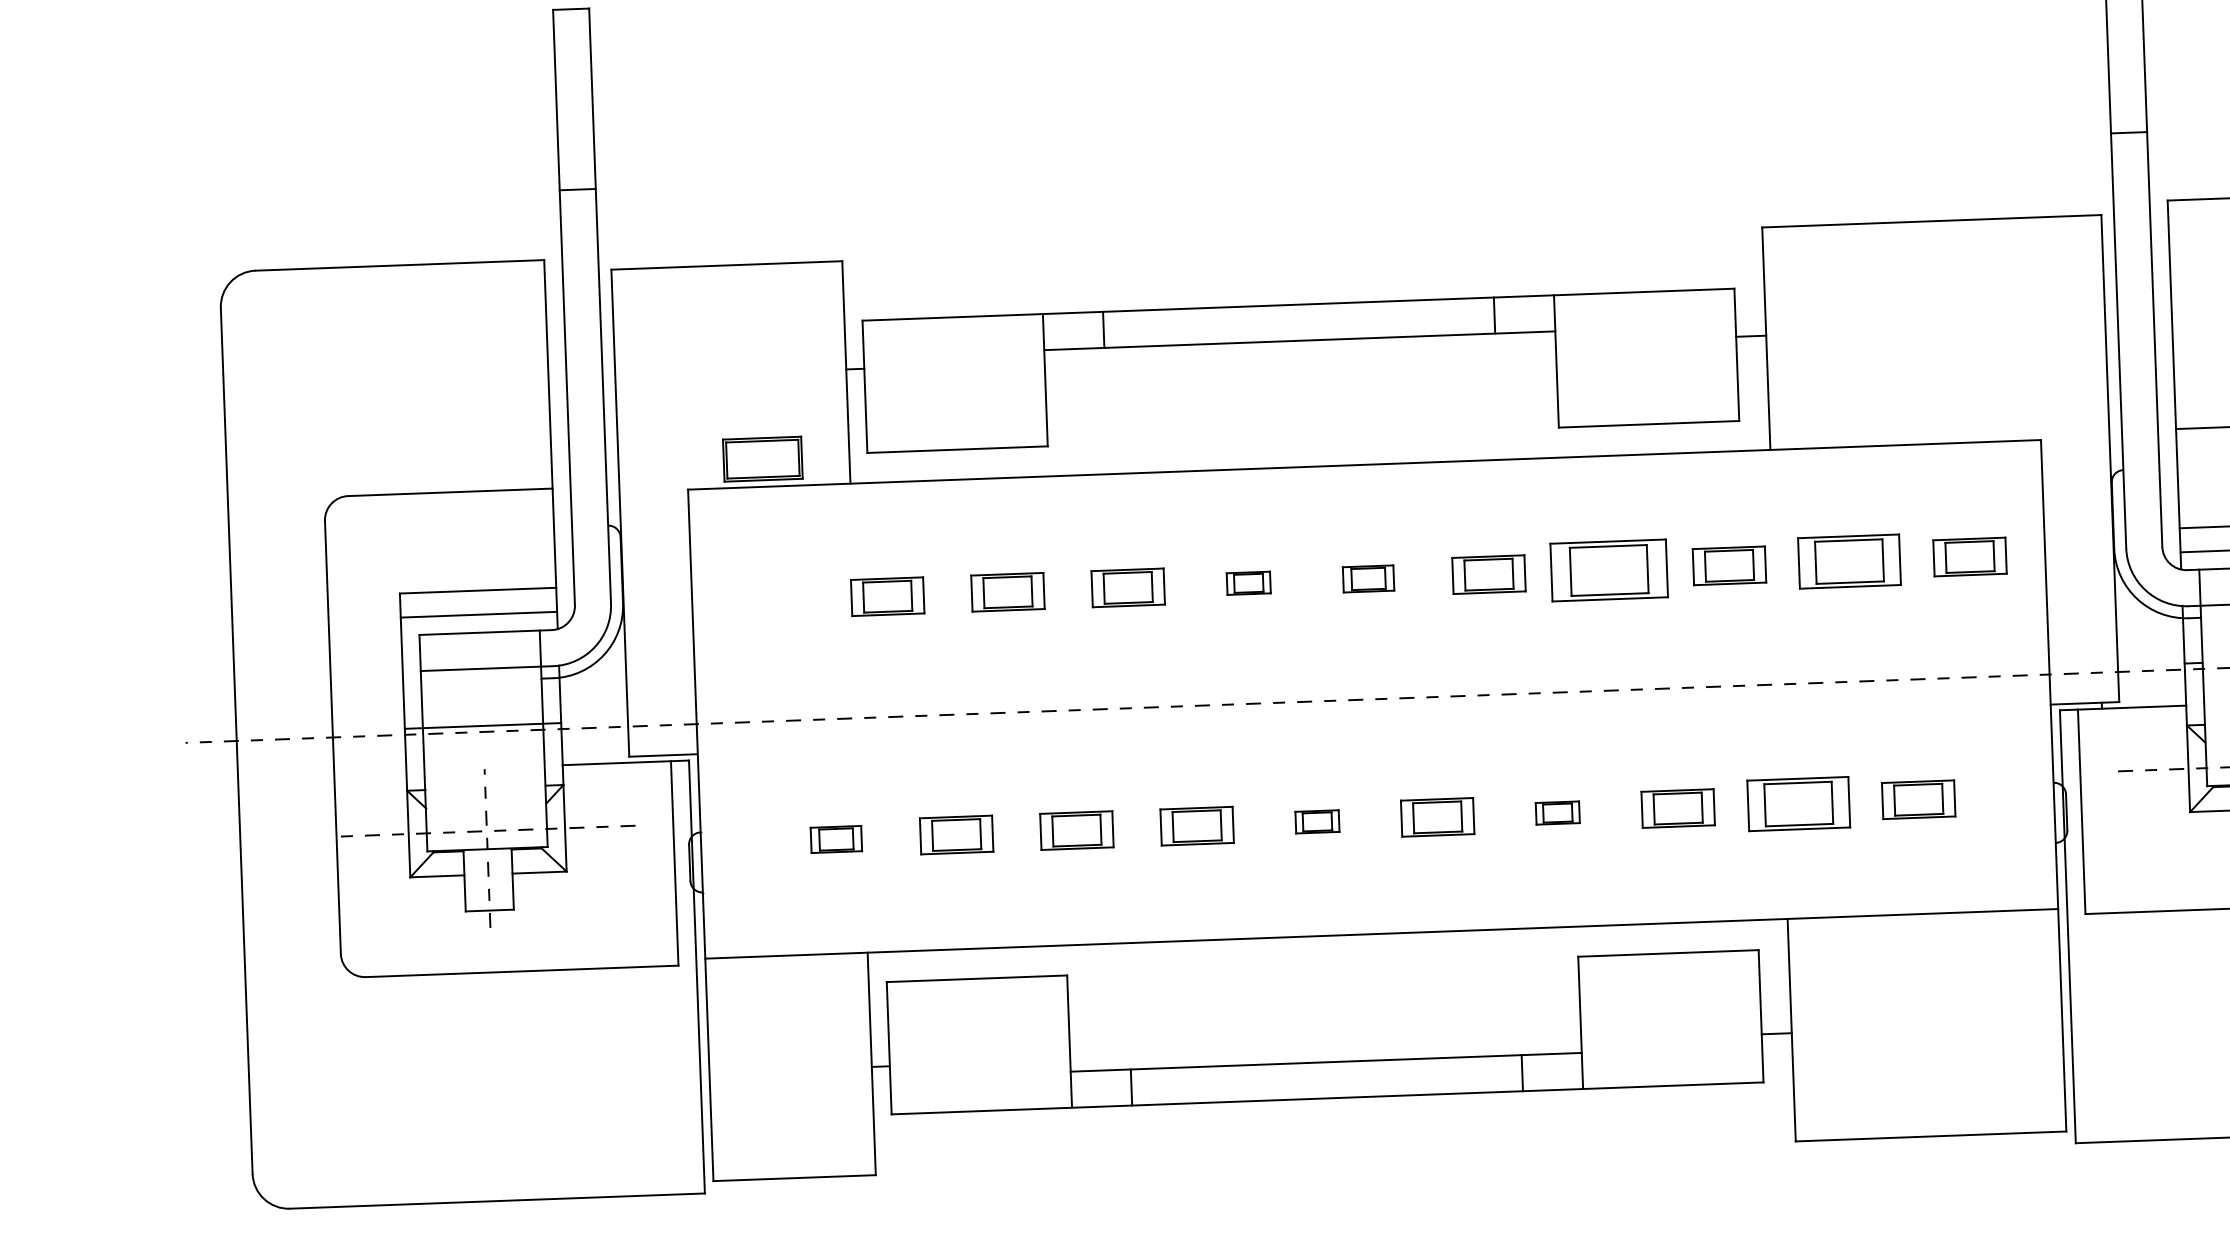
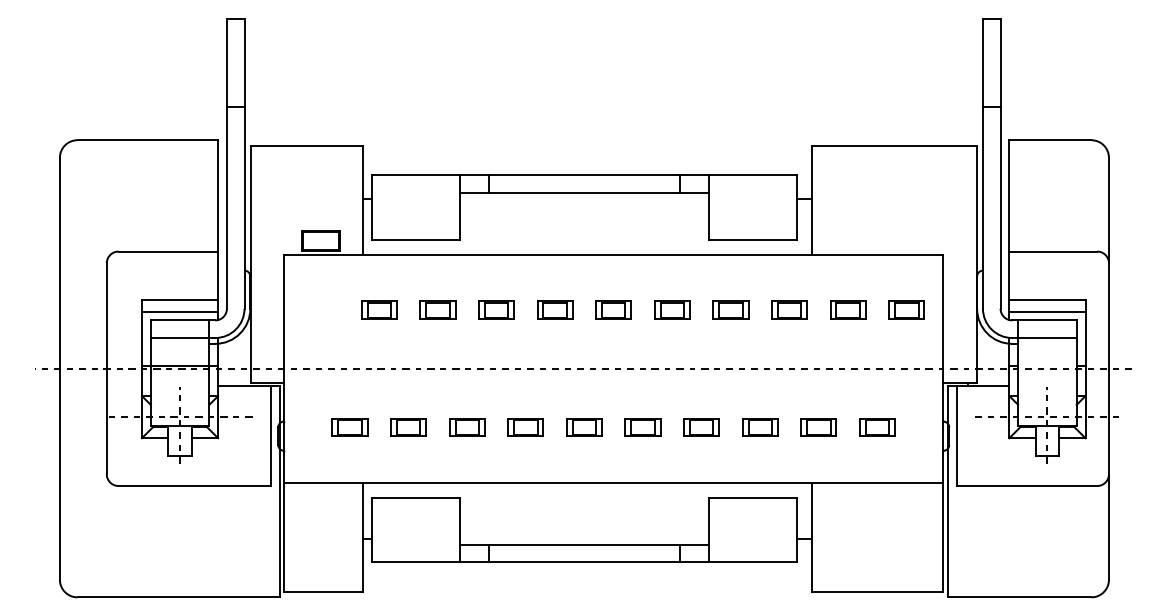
part: (1850, 560) -> (848, 309), size x0.71
part: (1608, 568) -> (730, 309), size x0.62
part: (1368, 577) -> (613, 309), size x1.43
part: (1249, 582) -> (555, 309), size x1.67
part: (1797, 804) -> (818, 427), size x0.71
part: (1557, 813) -> (701, 427), size x1.67
part: (1317, 821) -> (584, 427), size x1.67
part: (835, 839) -> (349, 427), size x1.43

